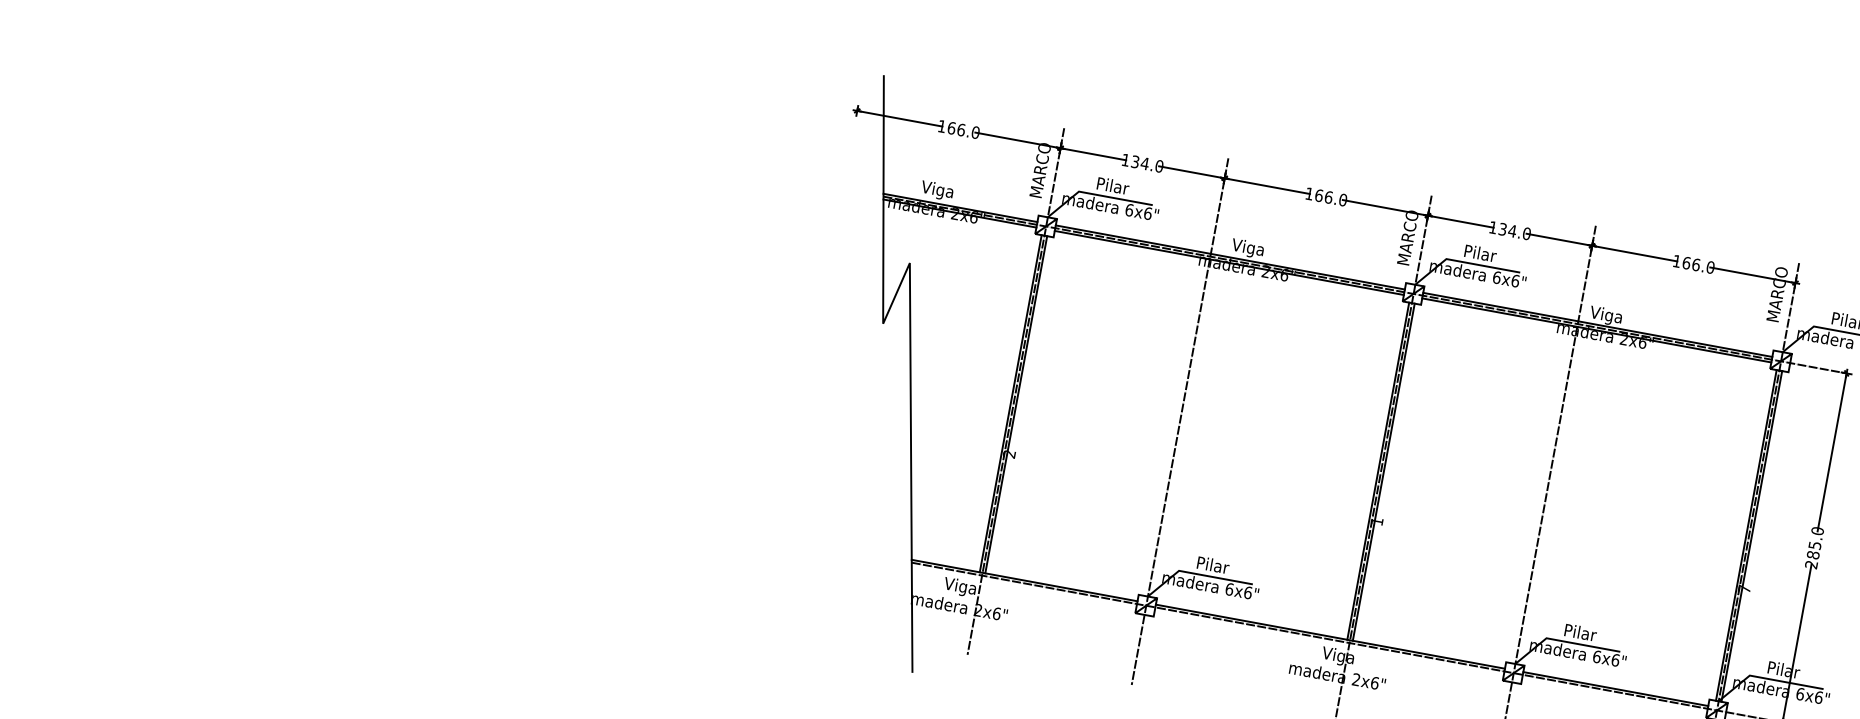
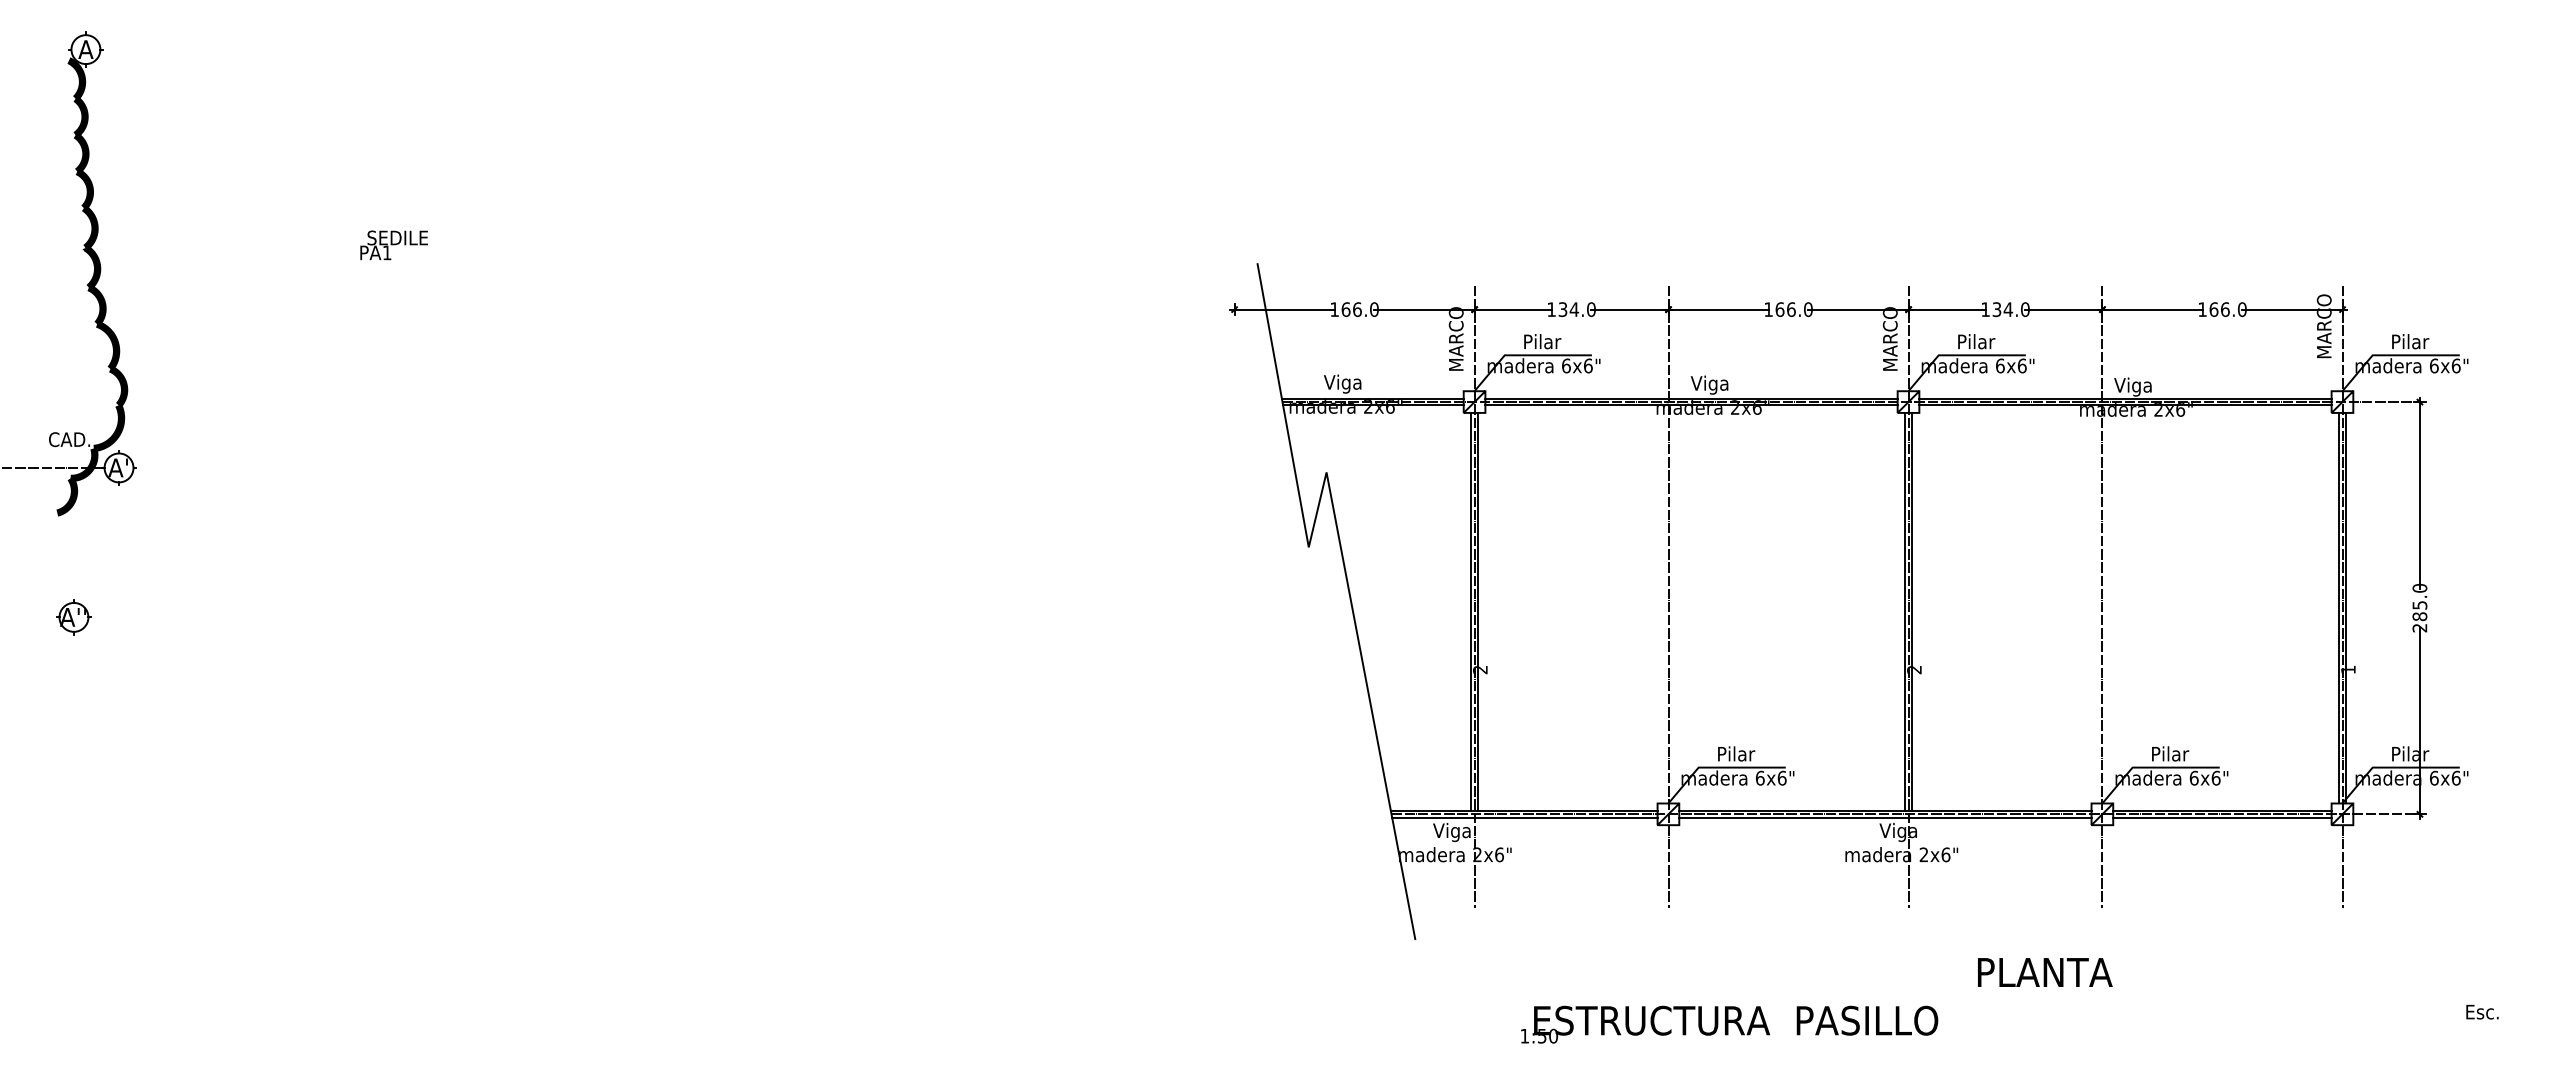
text: (1377, 521) -> (1914, 669), 1 -> 2
line: (1023, 586) -> (1524, 817), added
text: (1744, 588) -> (2348, 669), 7 -> 1
line: (1329, 642) -> (1885, 817), added
line: (1614, 694) -> (2222, 817), added

